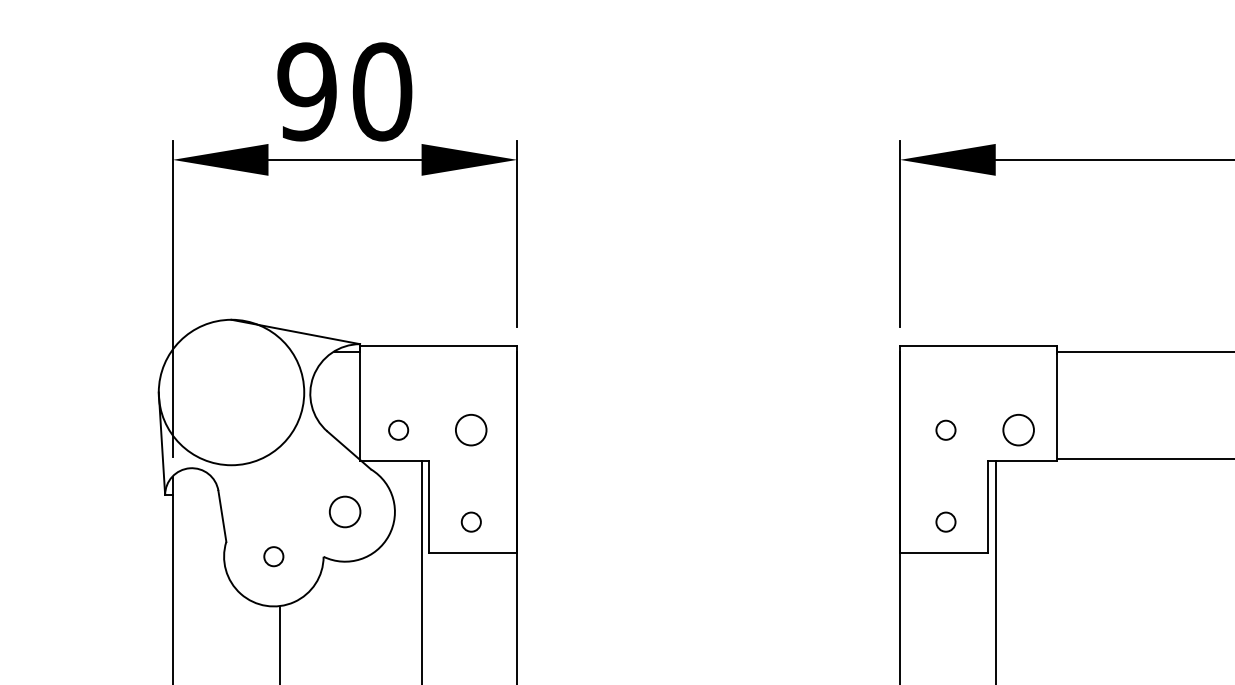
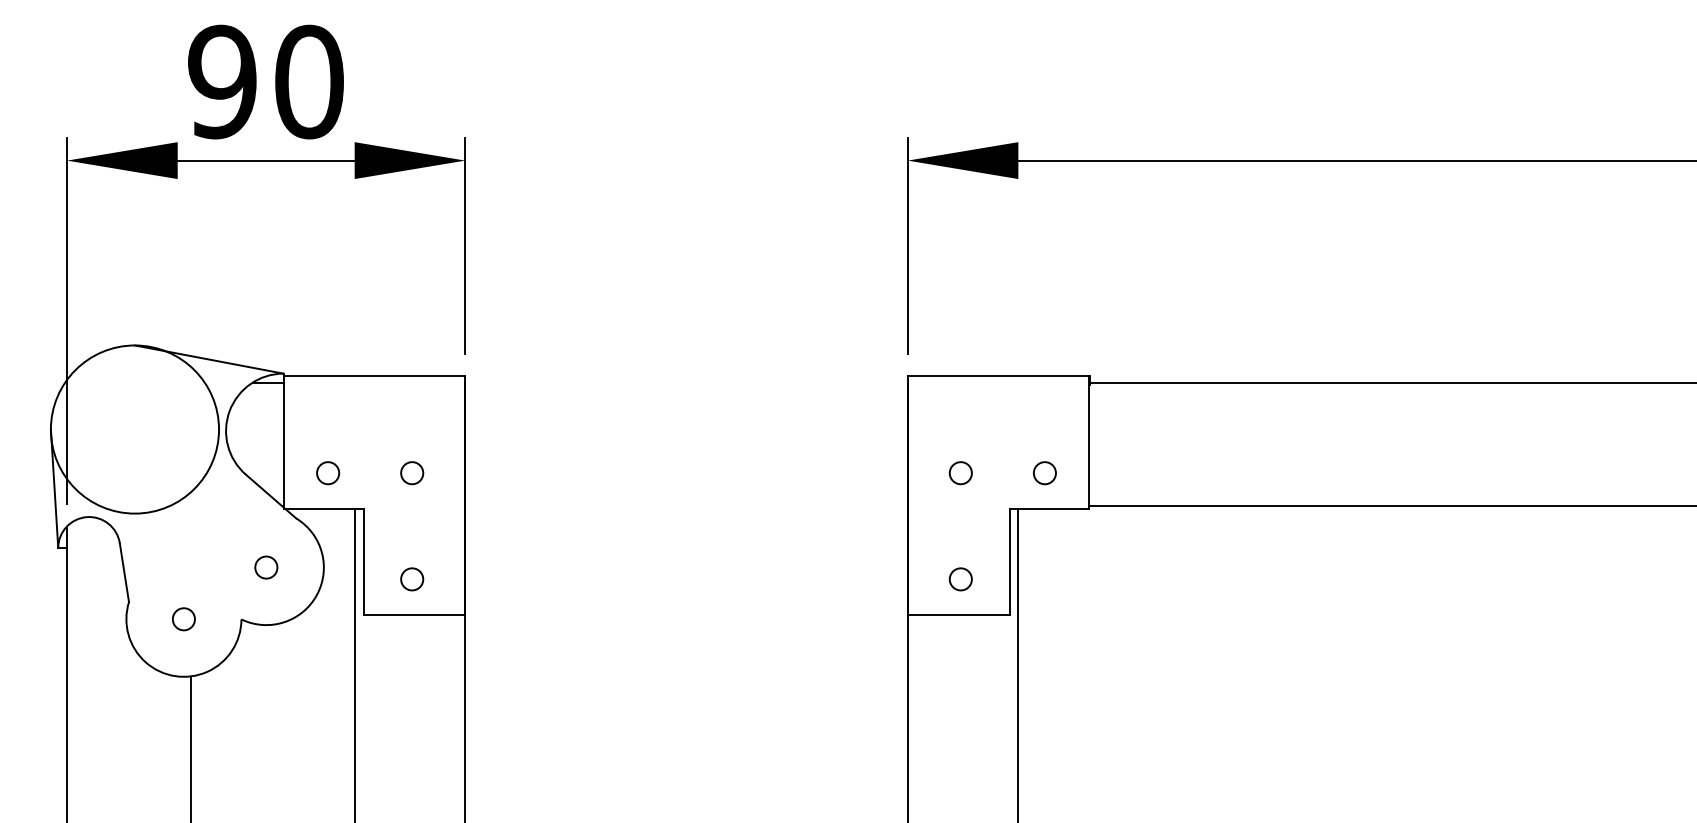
circle: (471, 430) -> (412, 473), size x0.62
circle: (1018, 430) -> (1044, 473), size x0.62
circle: (345, 511) -> (266, 567), size x0.62

